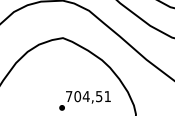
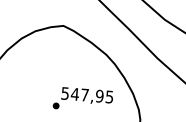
text: (88, 96) -> (87, 95), 704,51 -> 547,95

